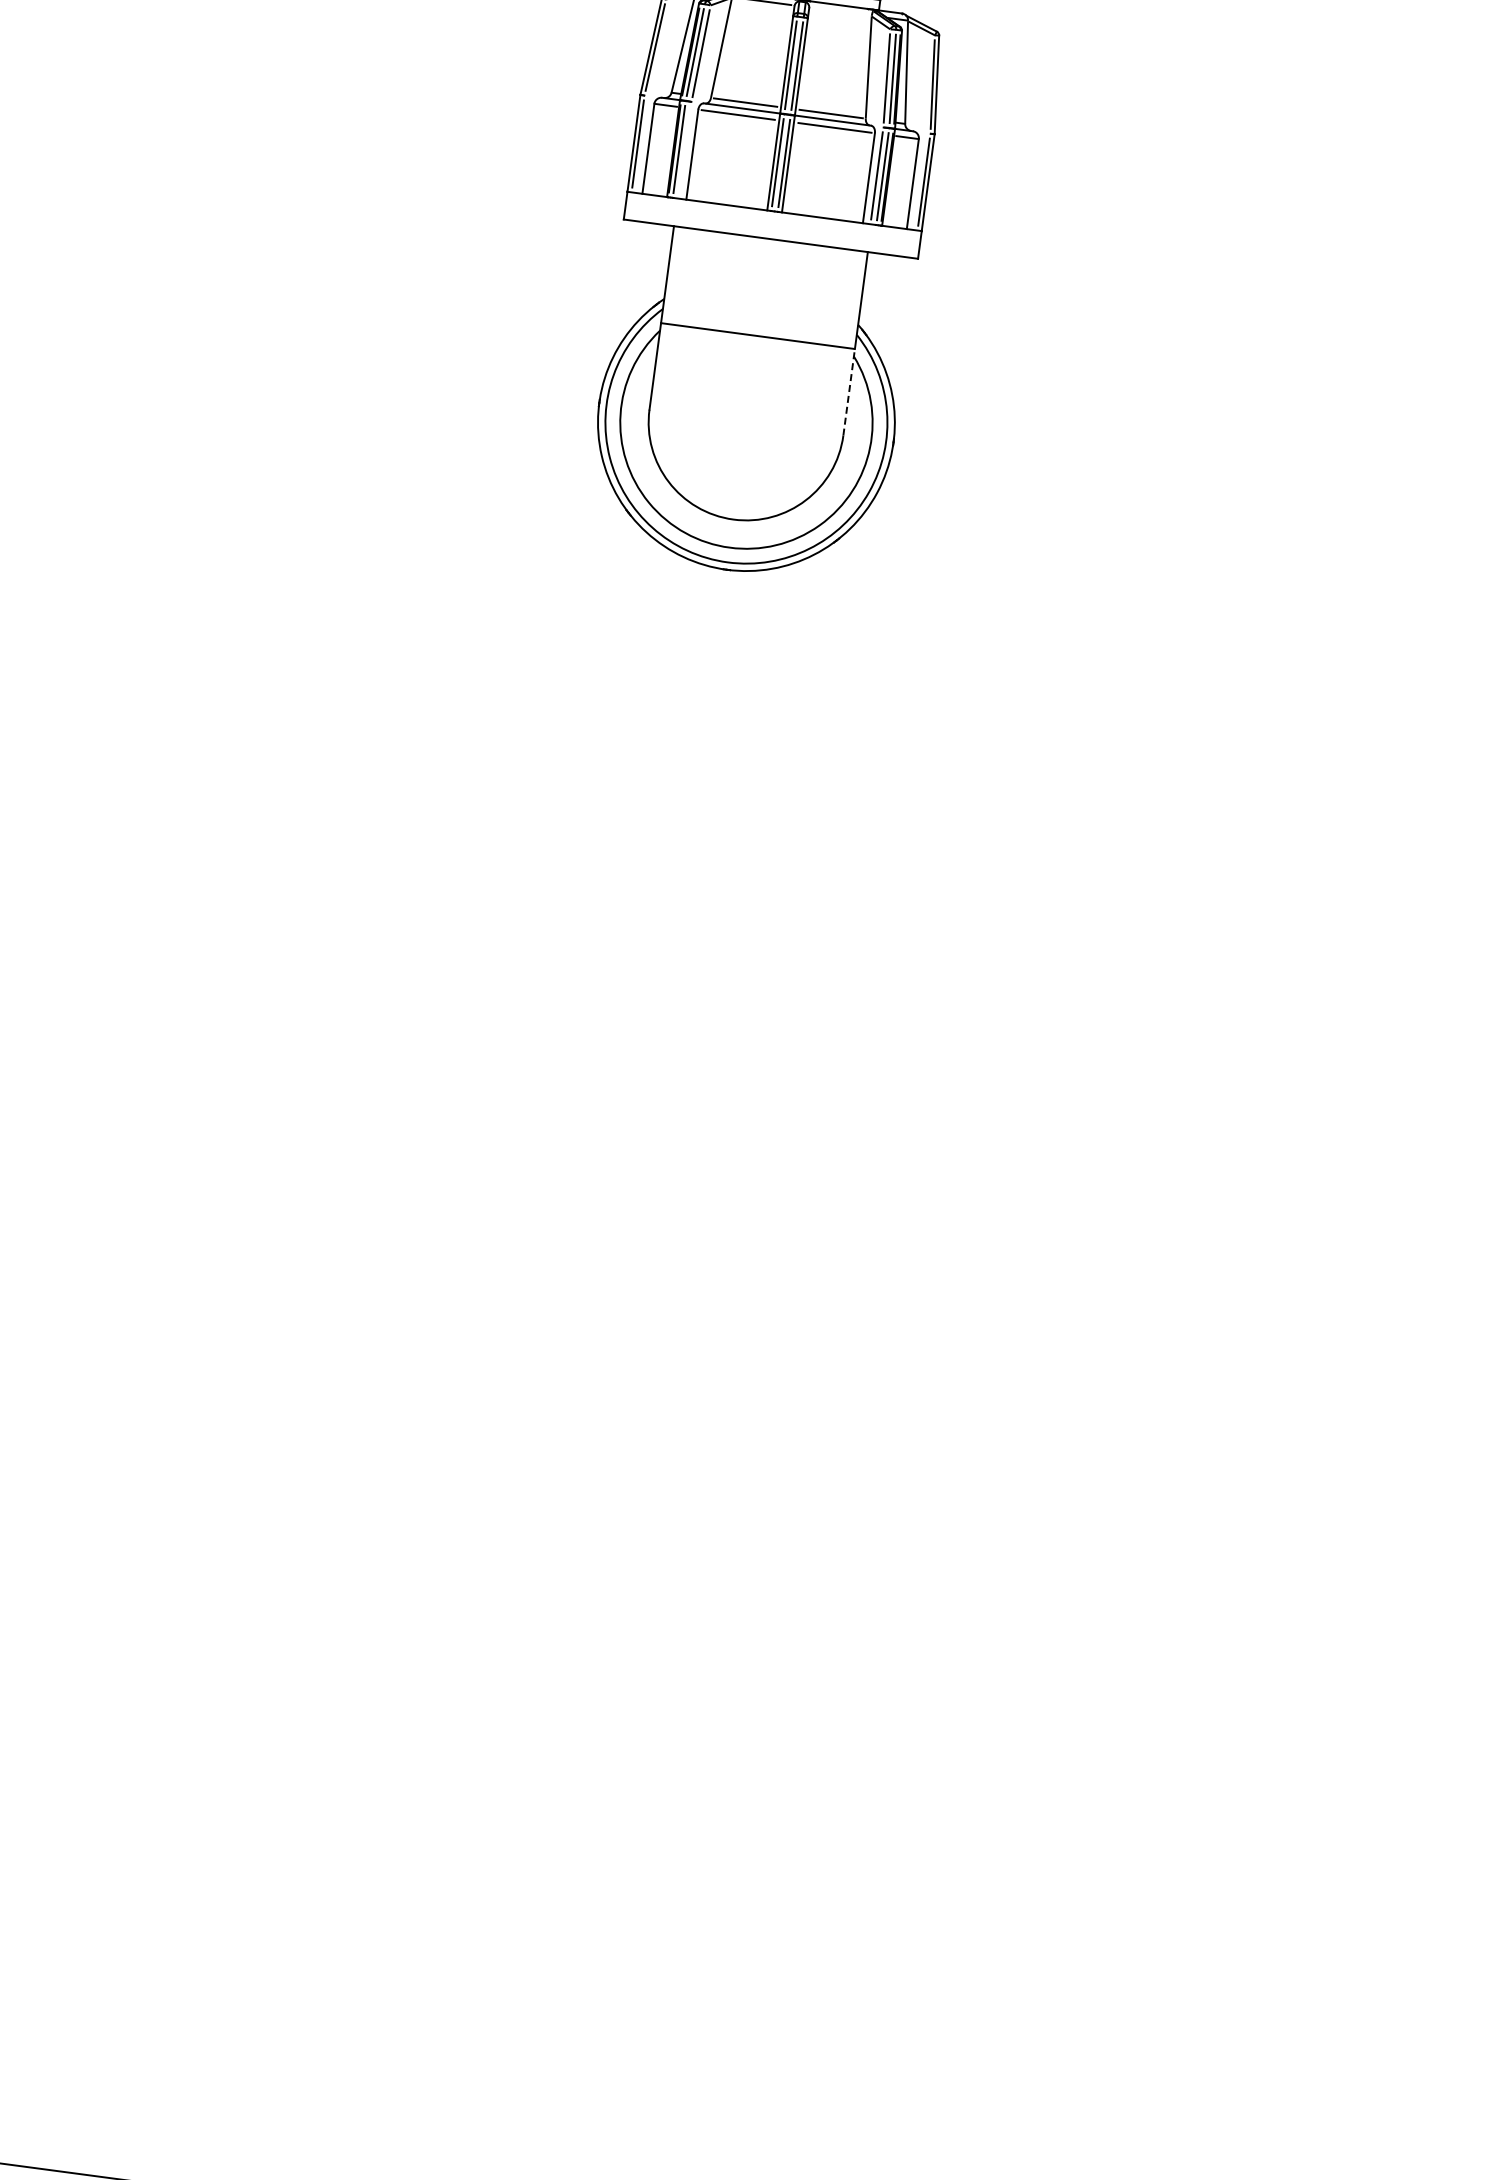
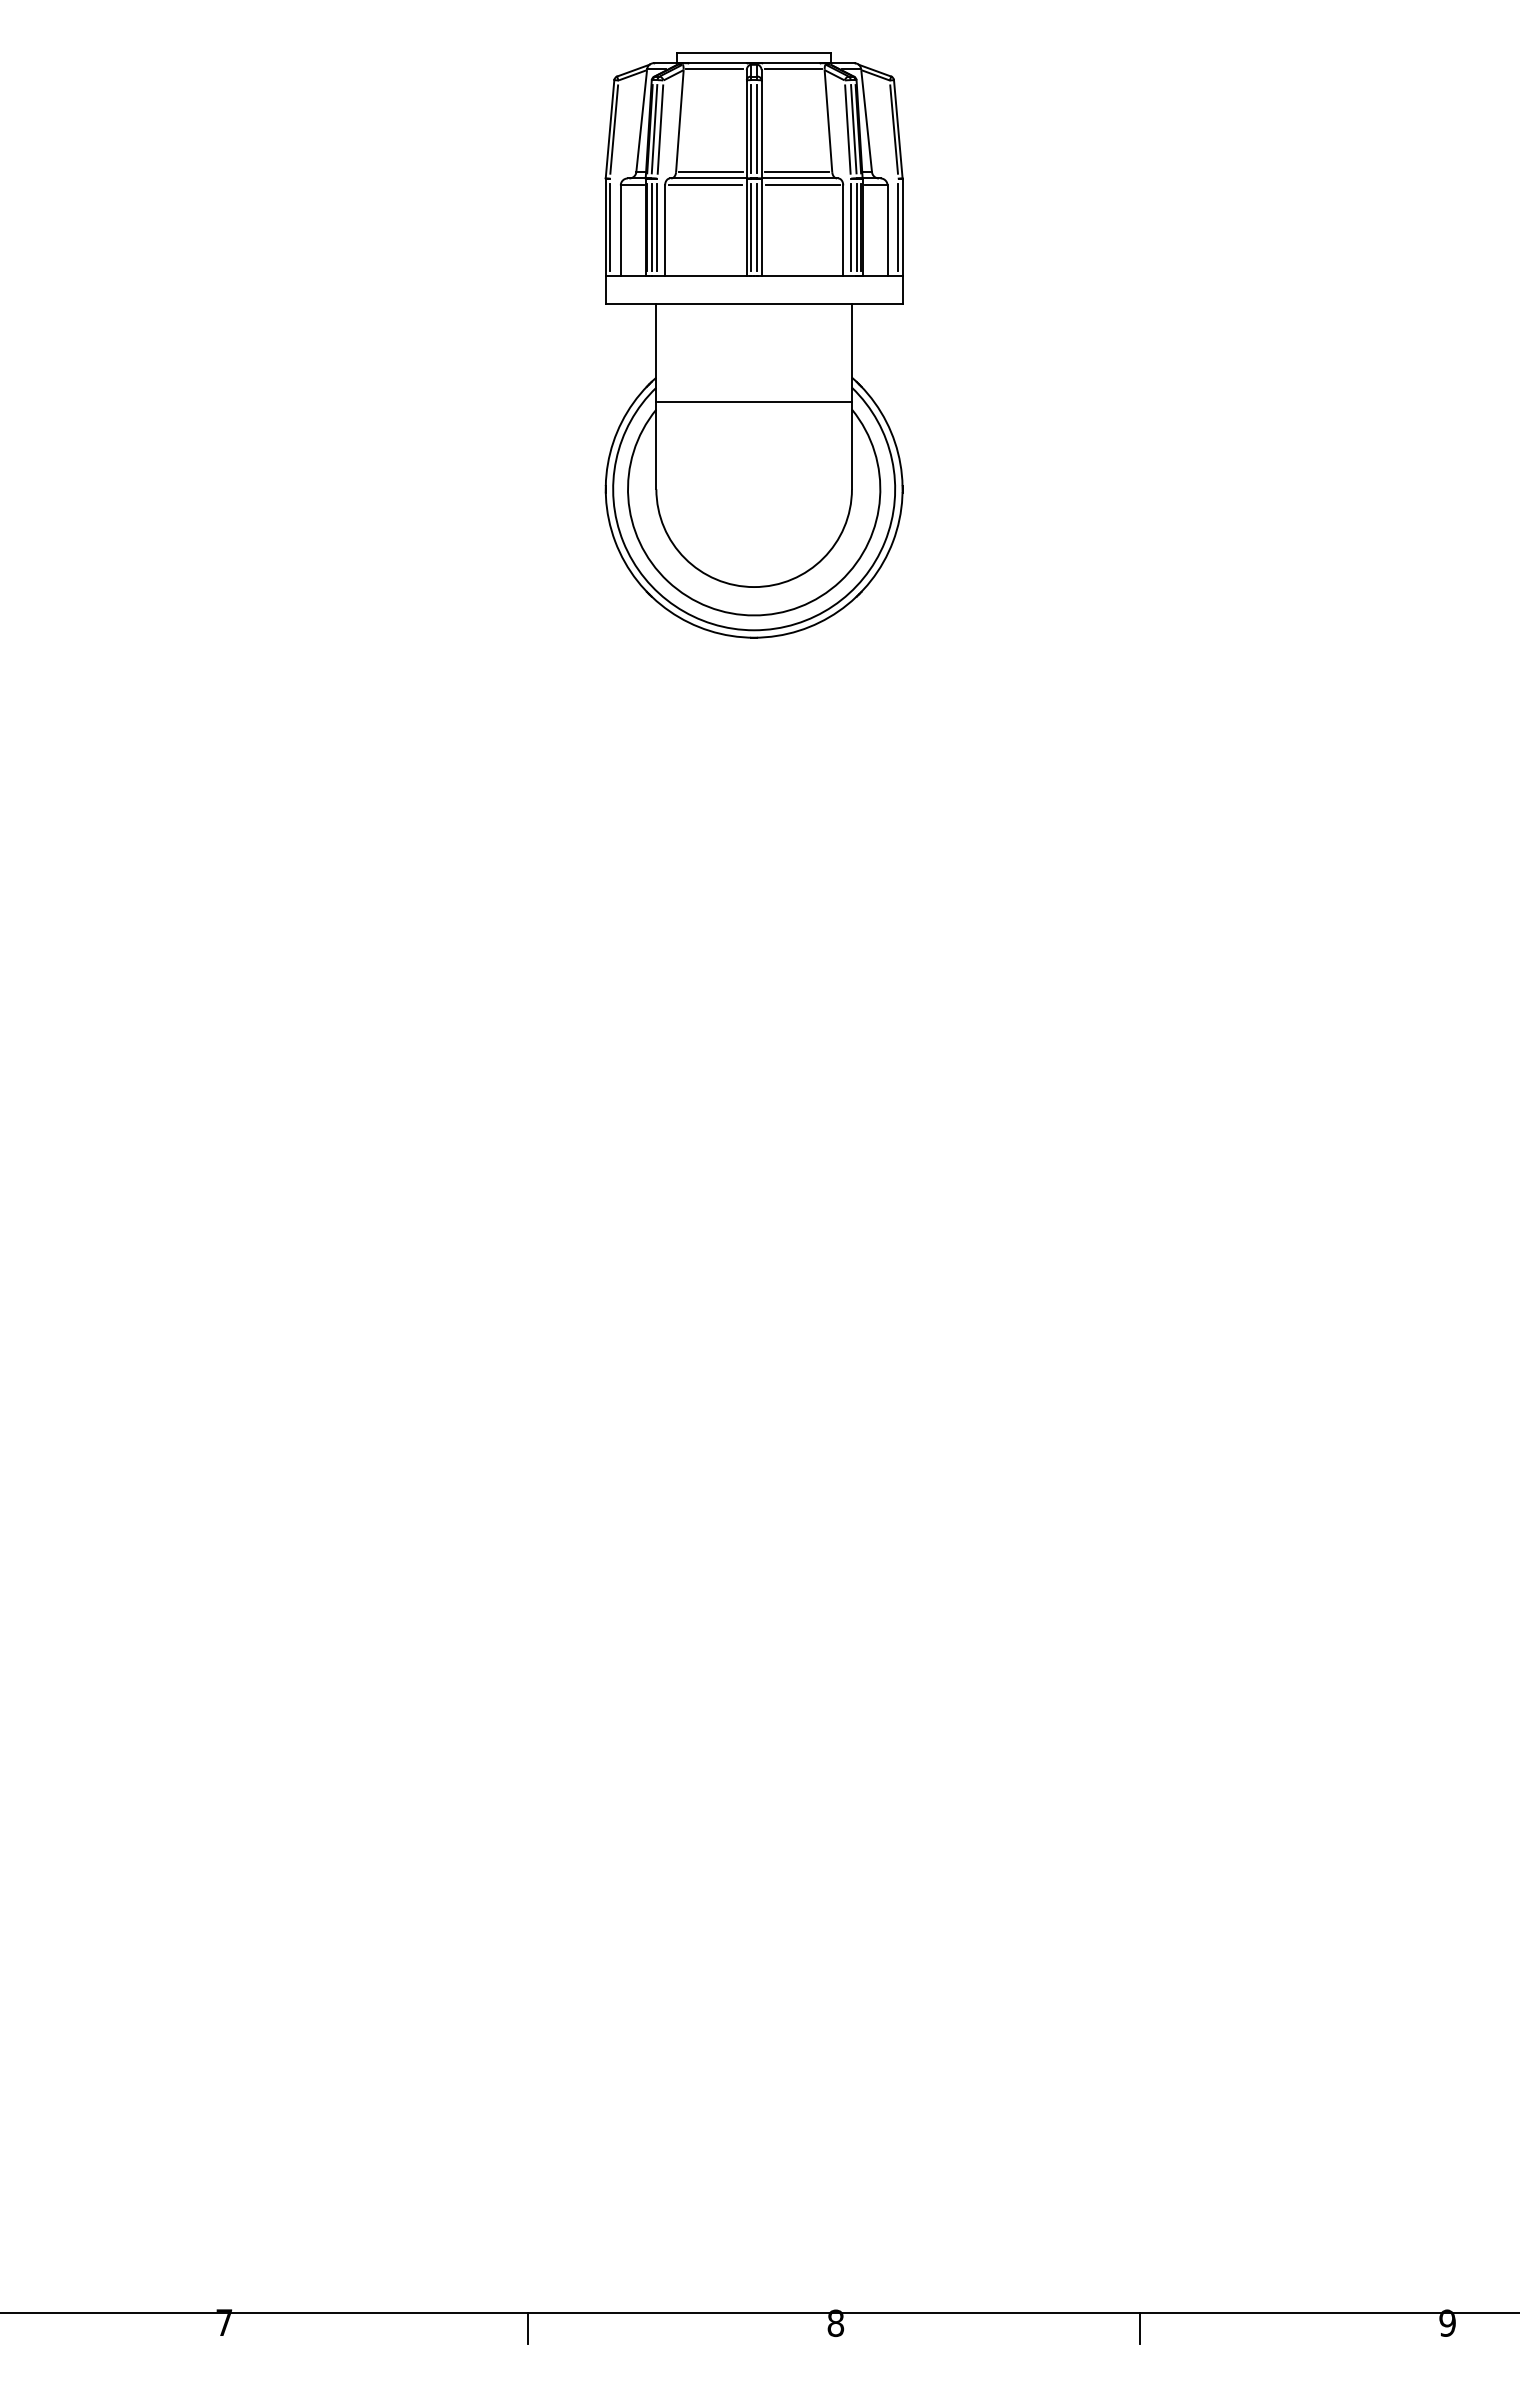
line: (840, 11) -> (793, 69), added
line: (685, 150) -> (657, 227), added
line: (848, 392) -> (851, 445), dashed -> solid

